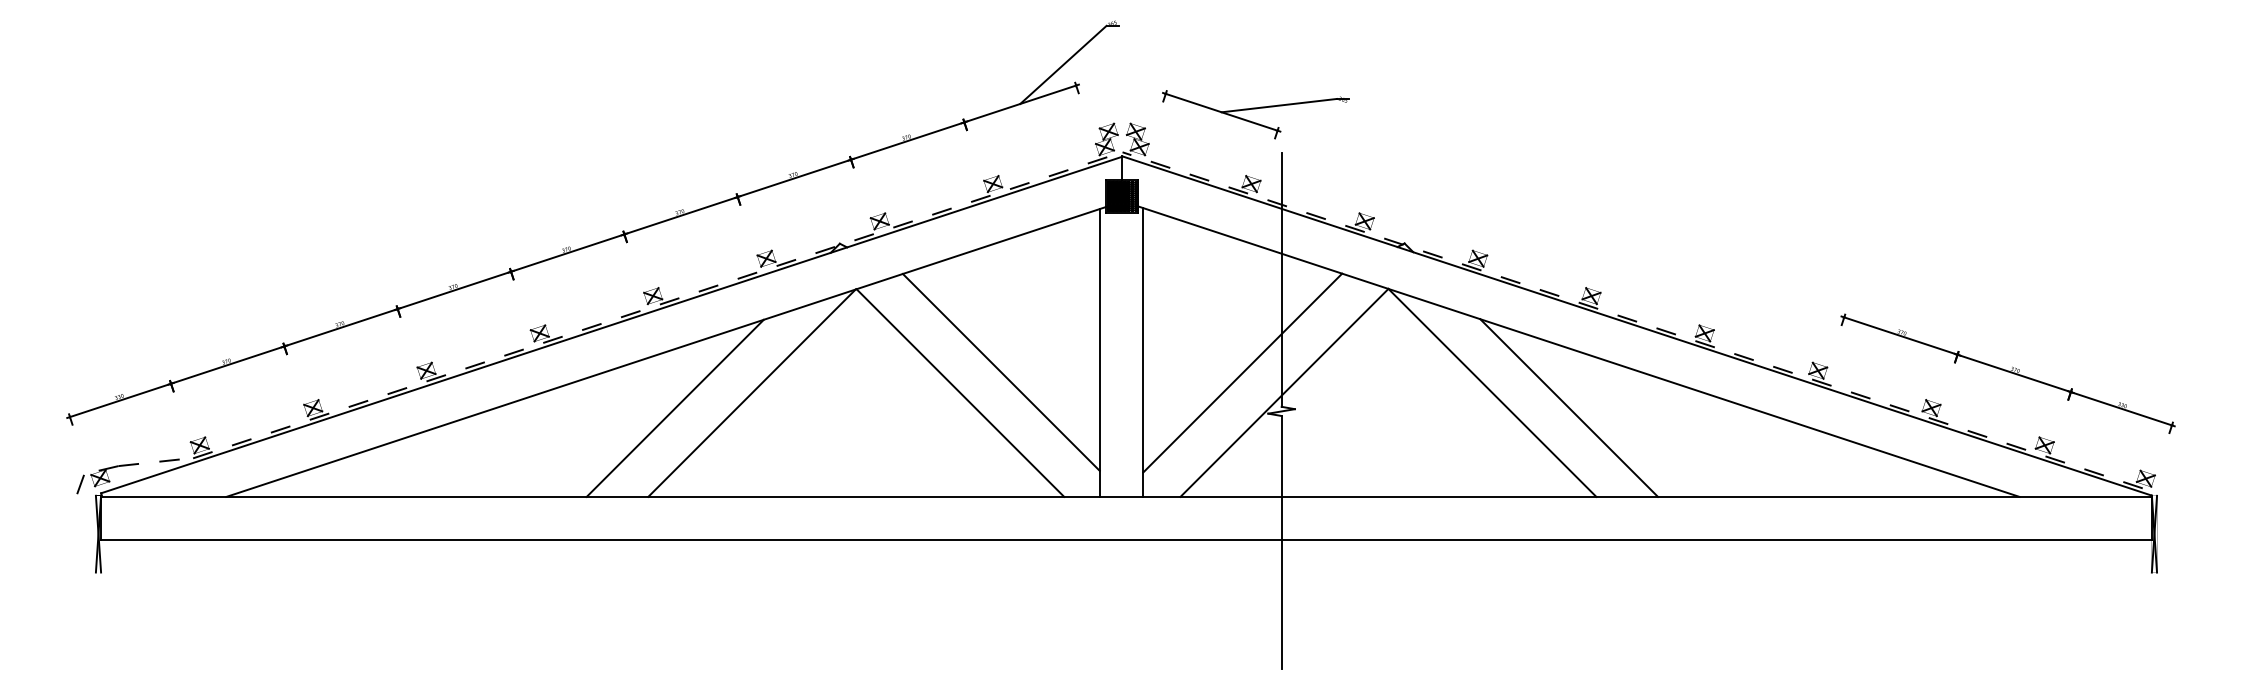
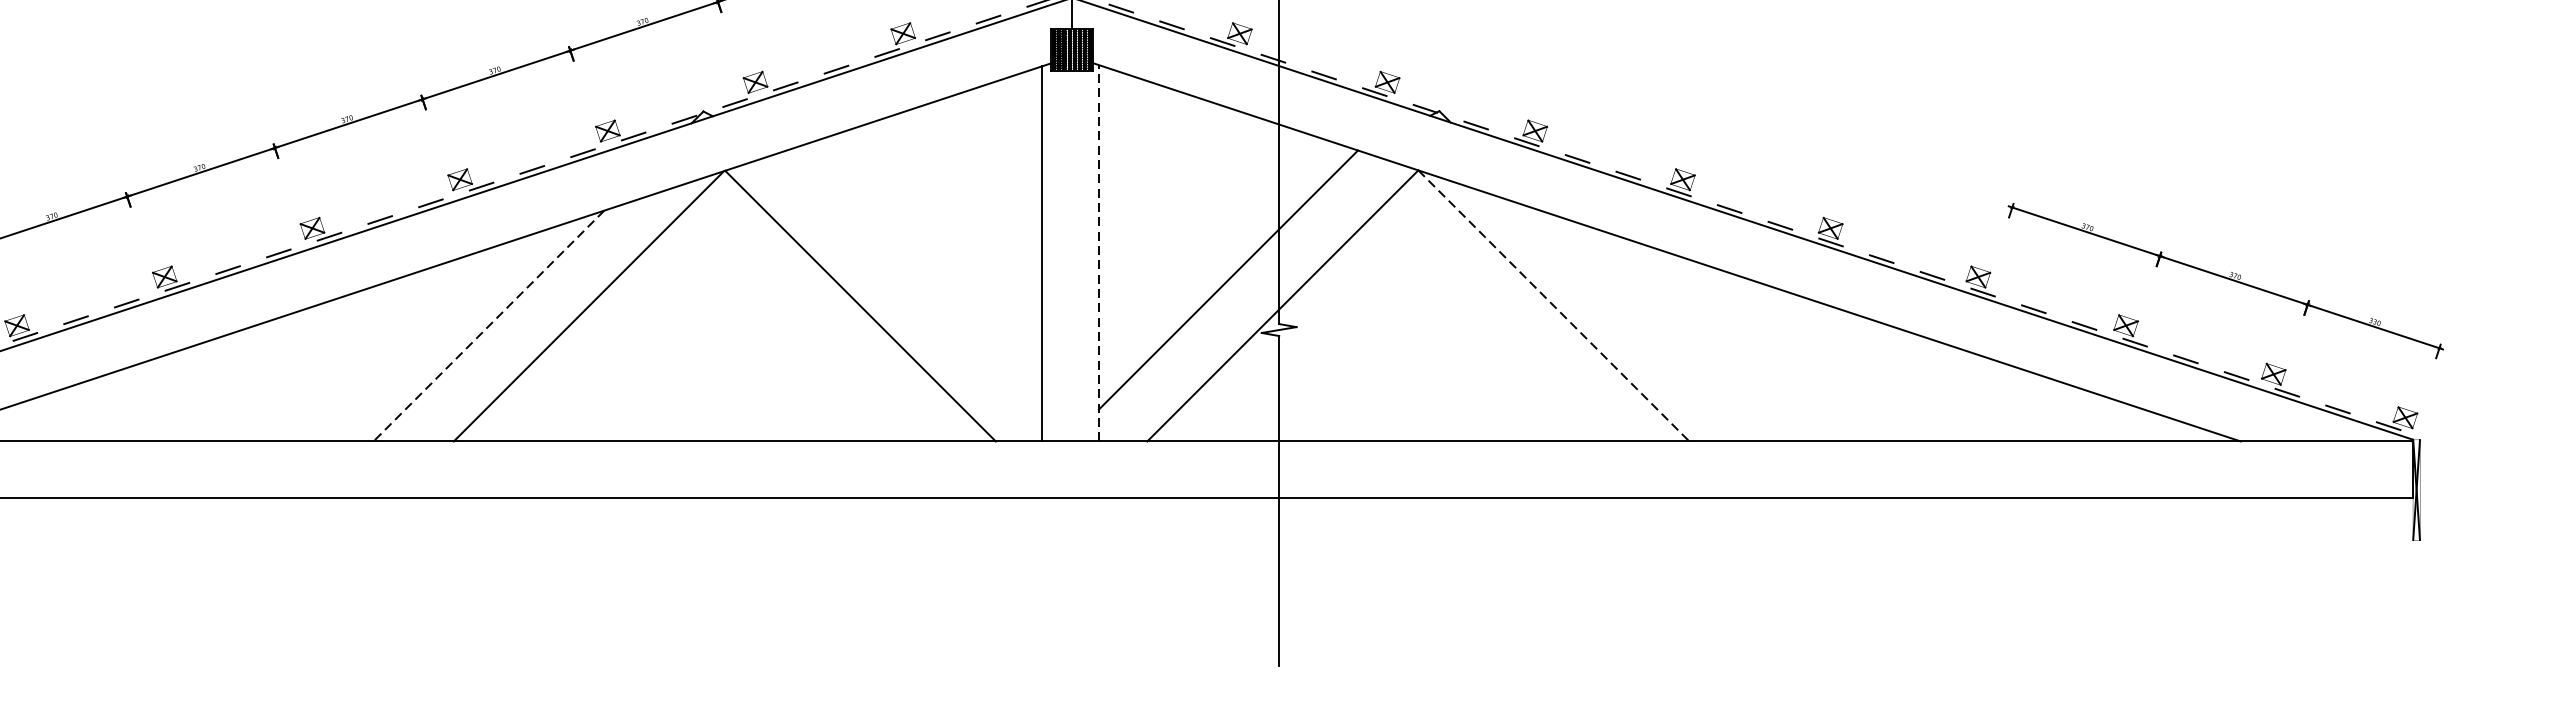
line: (1143, 352) -> (1099, 253), solid -> dashed
line: (1000, 371) -> (912, 278), removed
line: (1492, 393) -> (1553, 306), solid -> dashed
line: (1569, 407) -> (1654, 324), removed
line: (674, 408) -> (487, 326), solid -> dashed

